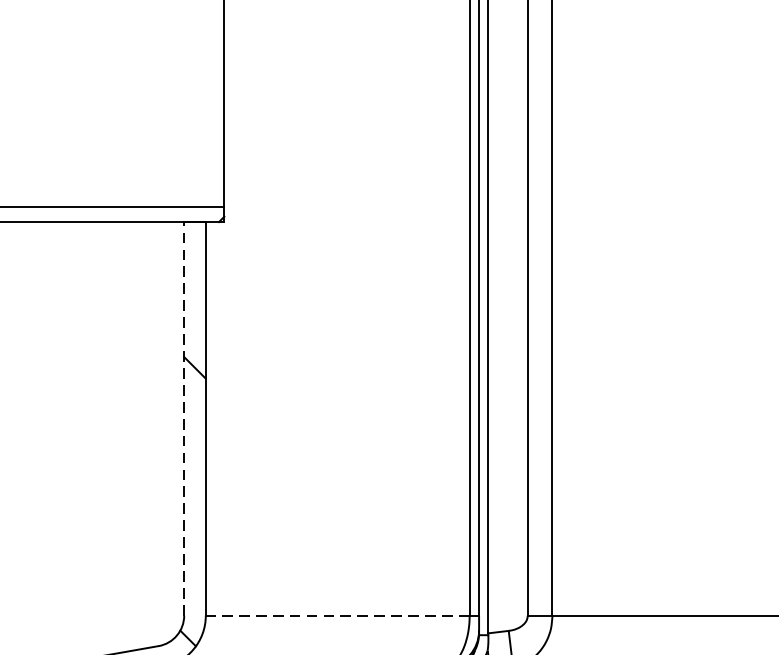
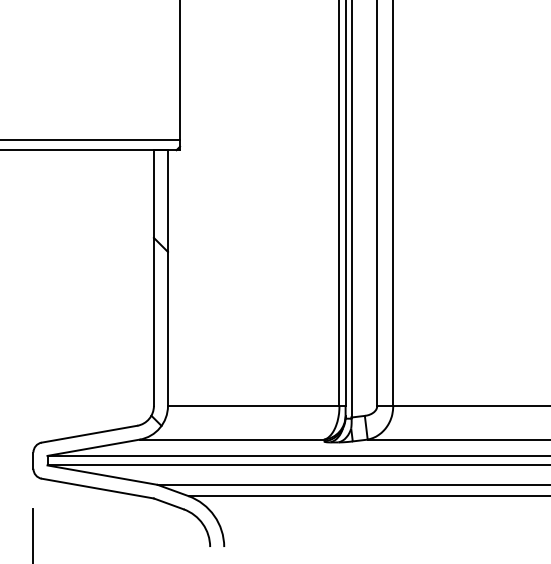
line: (183, 419) -> (153, 278), dashed -> solid
line: (337, 616) -> (253, 406), dashed -> solid

